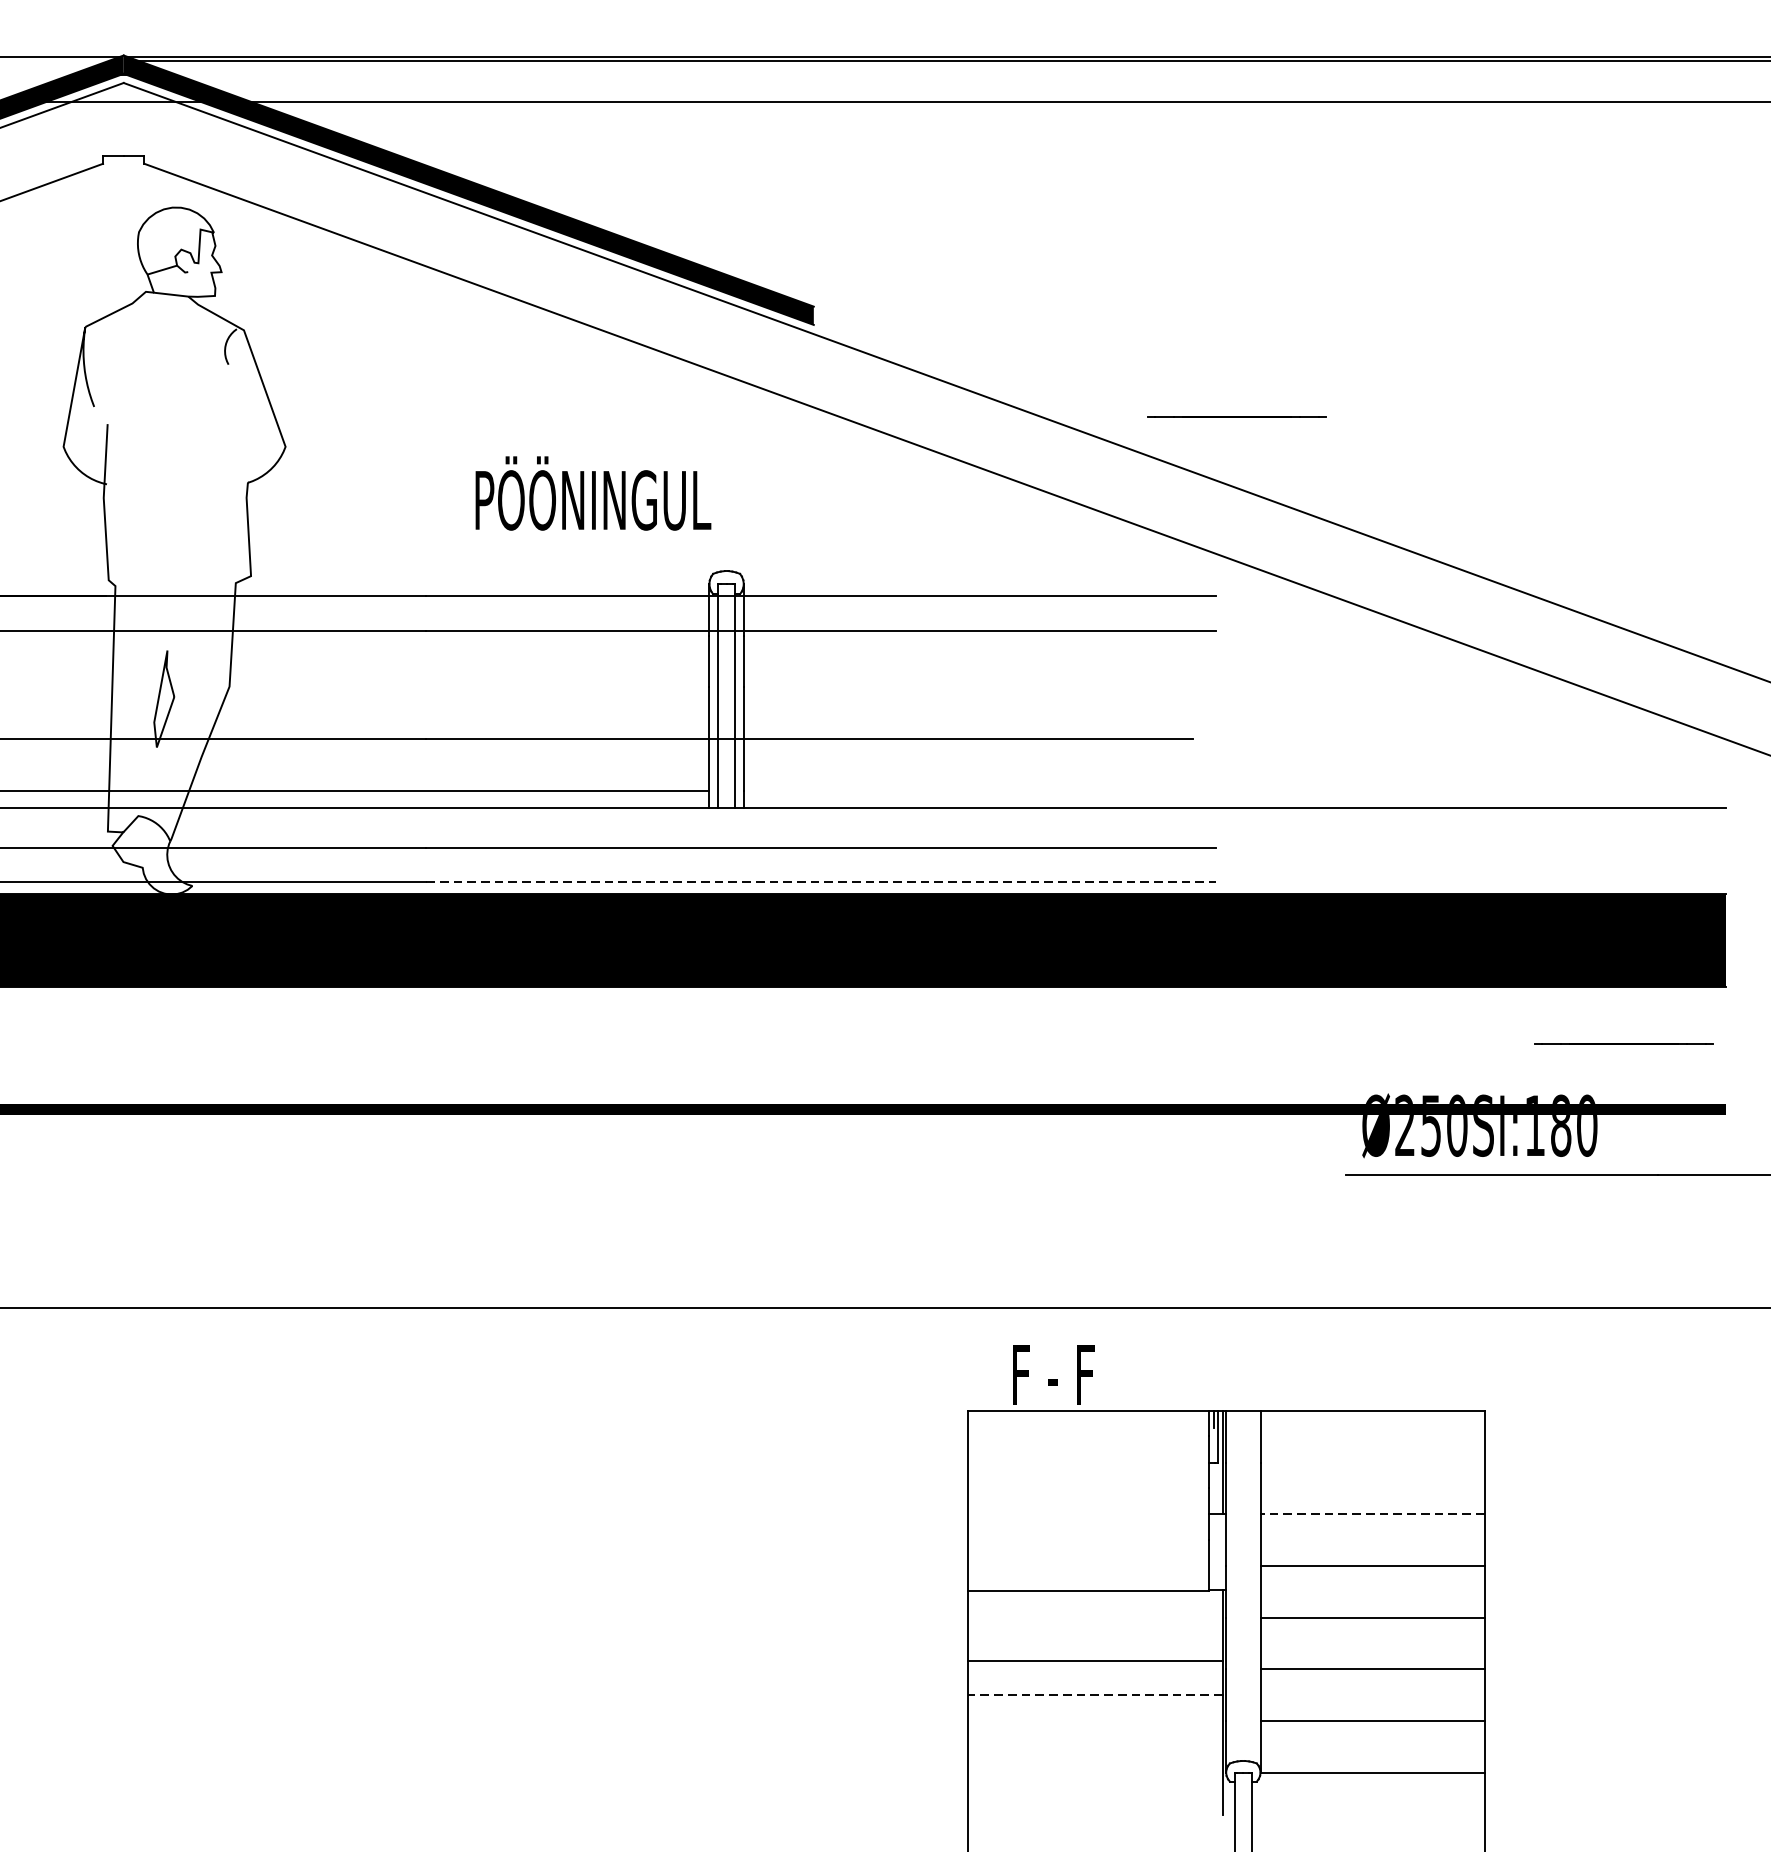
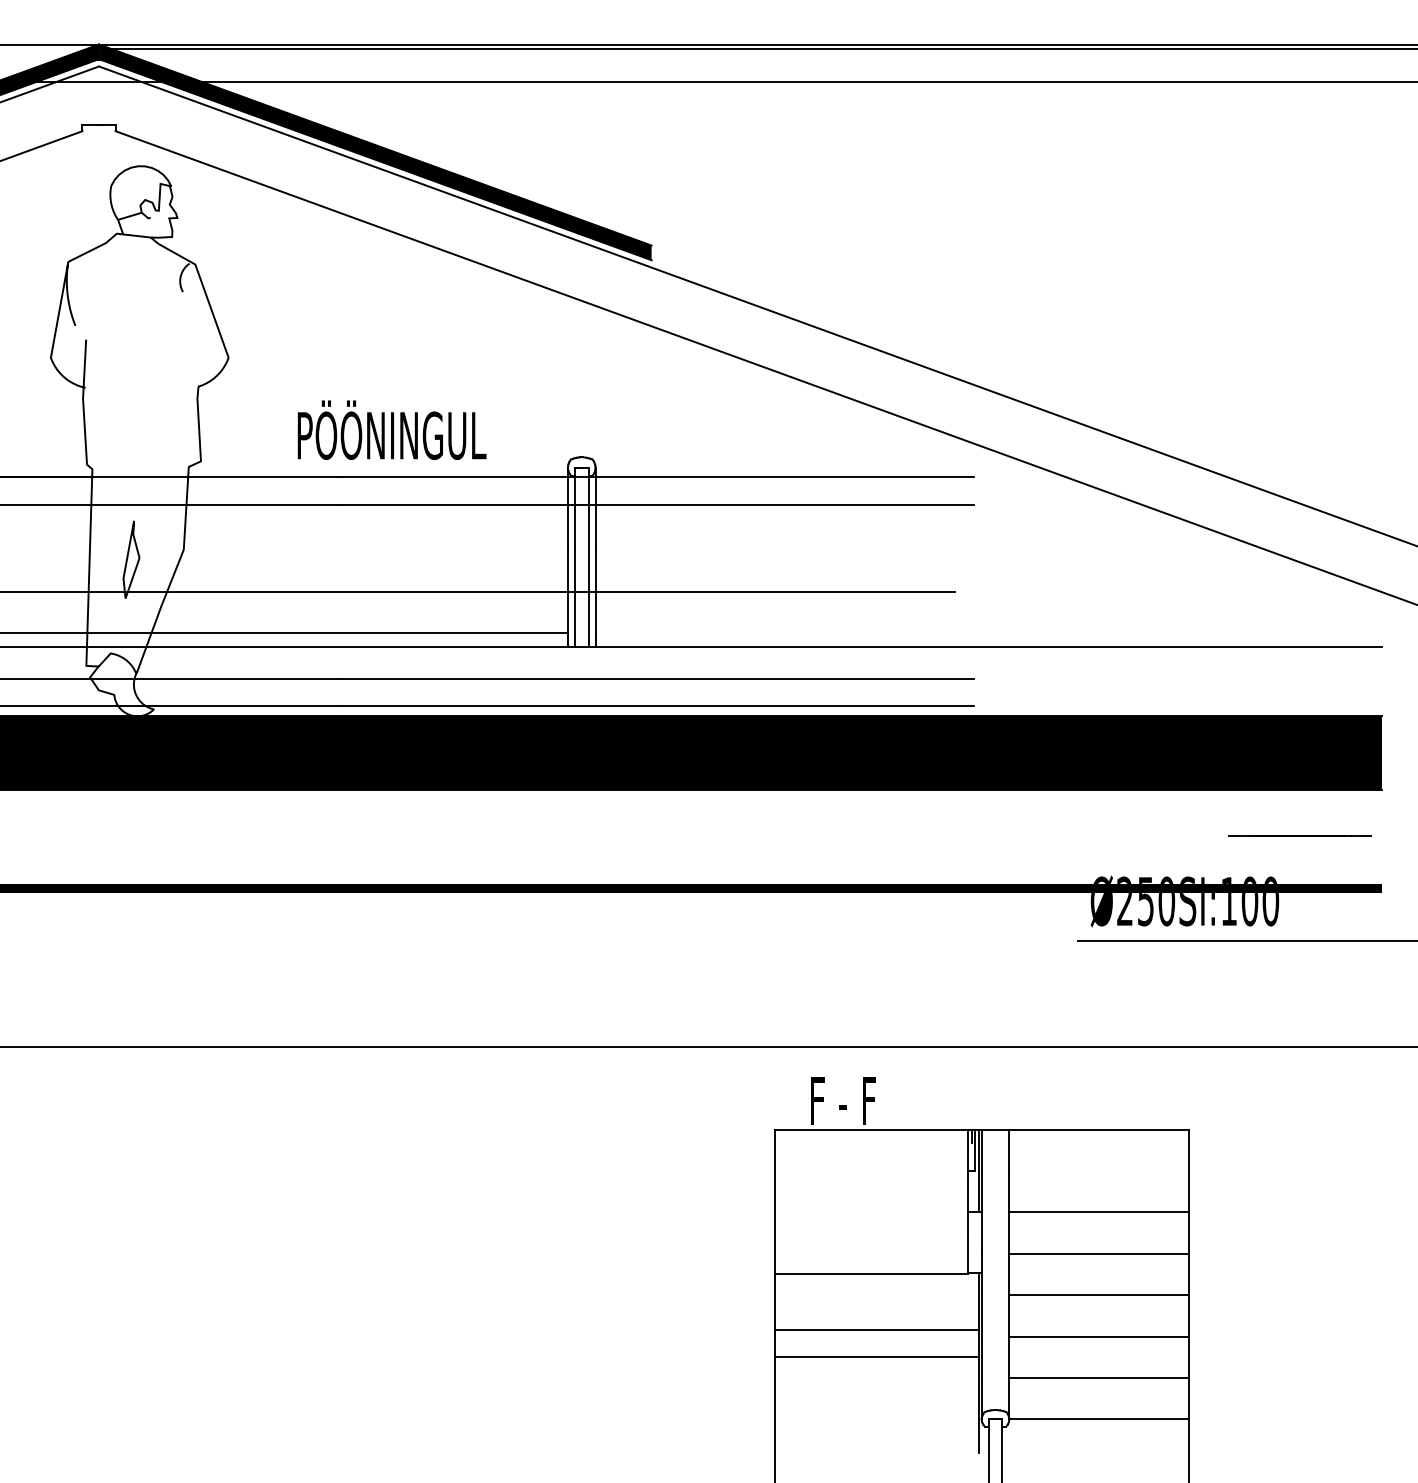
line: (1235, 416) -> (989, 333), removed
text: (592, 492) -> (391, 429), moved
line: (821, 882) -> (657, 706), dashed -> solid
text: (1560, 1125) -> (1249, 901), Ø250SI:180 -> Ø250SI:100
line: (1371, 1514) -> (1098, 1212), dashed -> solid
line: (1094, 1695) -> (876, 1357), dashed -> solid

